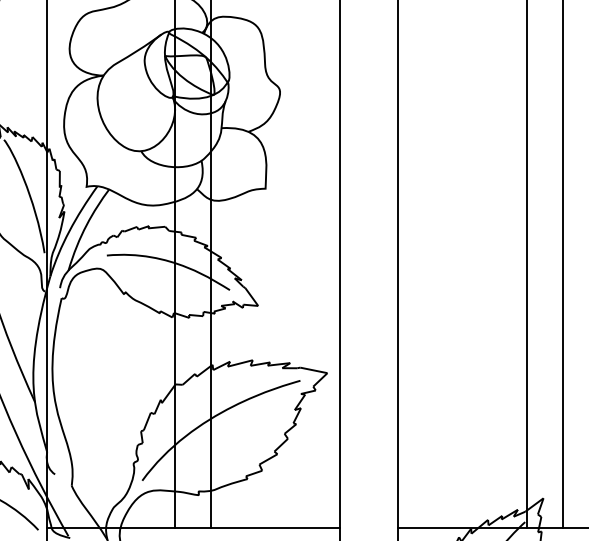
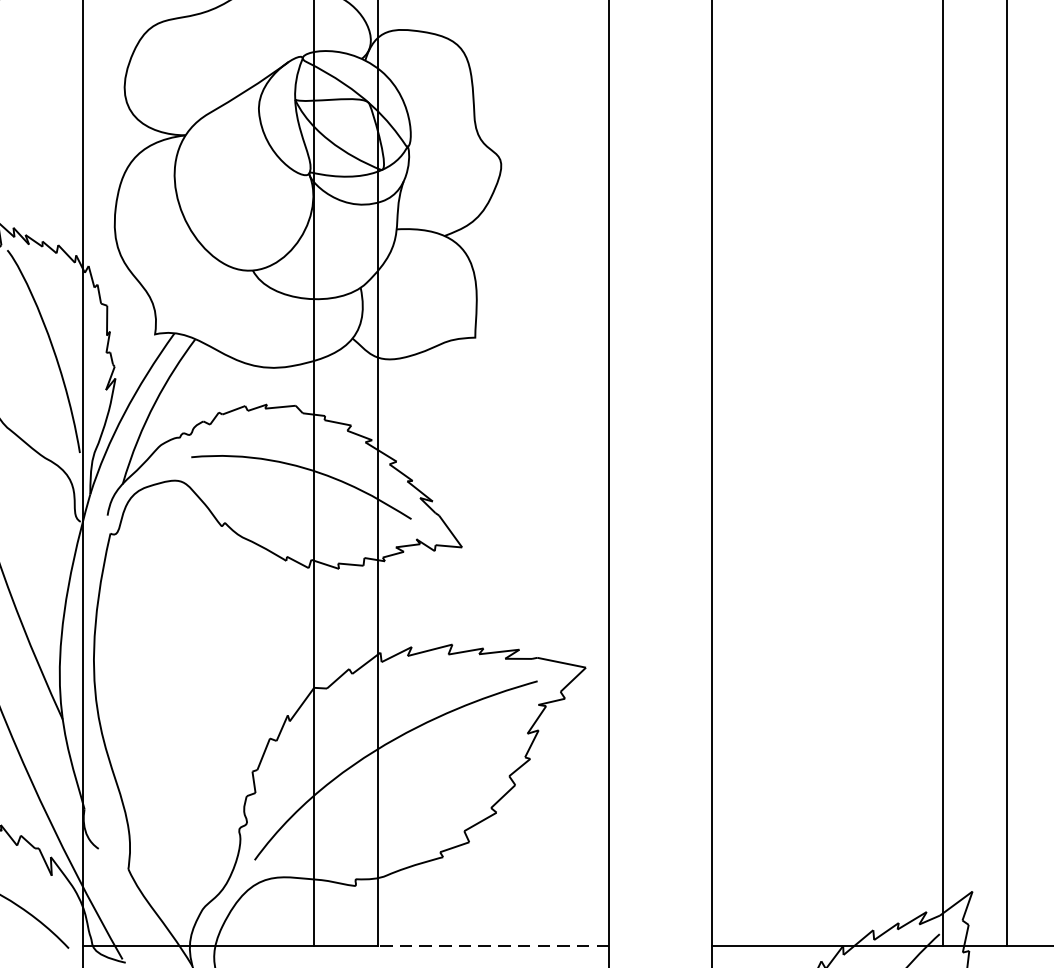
line: (275, 528) -> (493, 945), solid -> dashed

